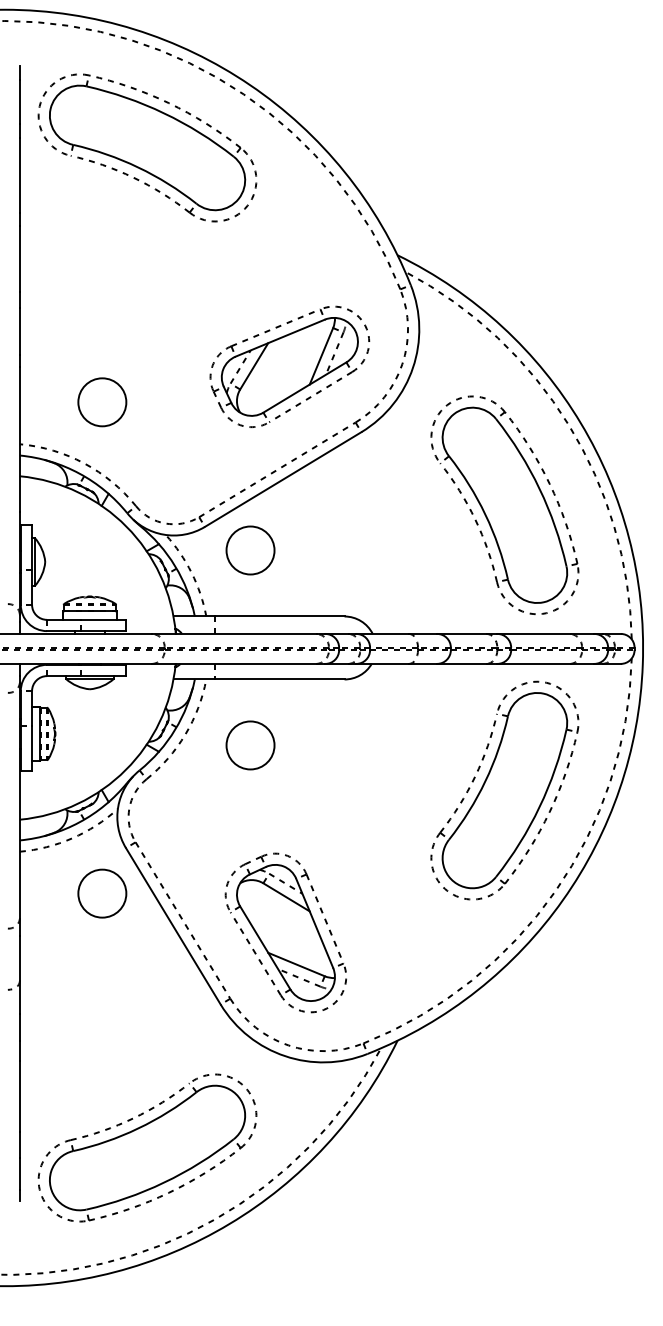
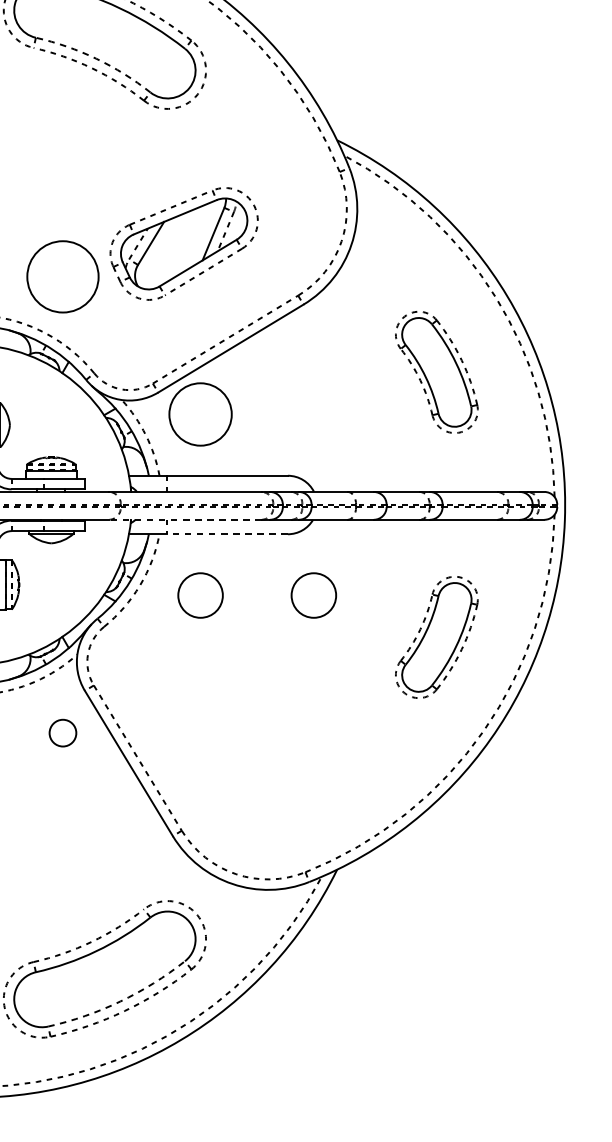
arc: (138, 167) -> (96, 58), solid -> dashed
part: (289, 366) -> (183, 243), moved
circle: (102, 402) -> (63, 277), size x1.6
part: (504, 504) -> (436, 371), size x0.6
circle: (250, 550) -> (200, 414), size x1.4
line: (234, 663) -> (185, 519), solid -> dashed
line: (279, 679) -> (227, 534), solid -> dashed
circle: (372, 745) -> (313, 595), added
part: (504, 790) -> (436, 637), size x0.6
circle: (102, 893) -> (63, 733), size x0.6
part: (285, 932) -> (233, 769), removed
arc: (164, 1182) -> (120, 1001), solid -> dashed

